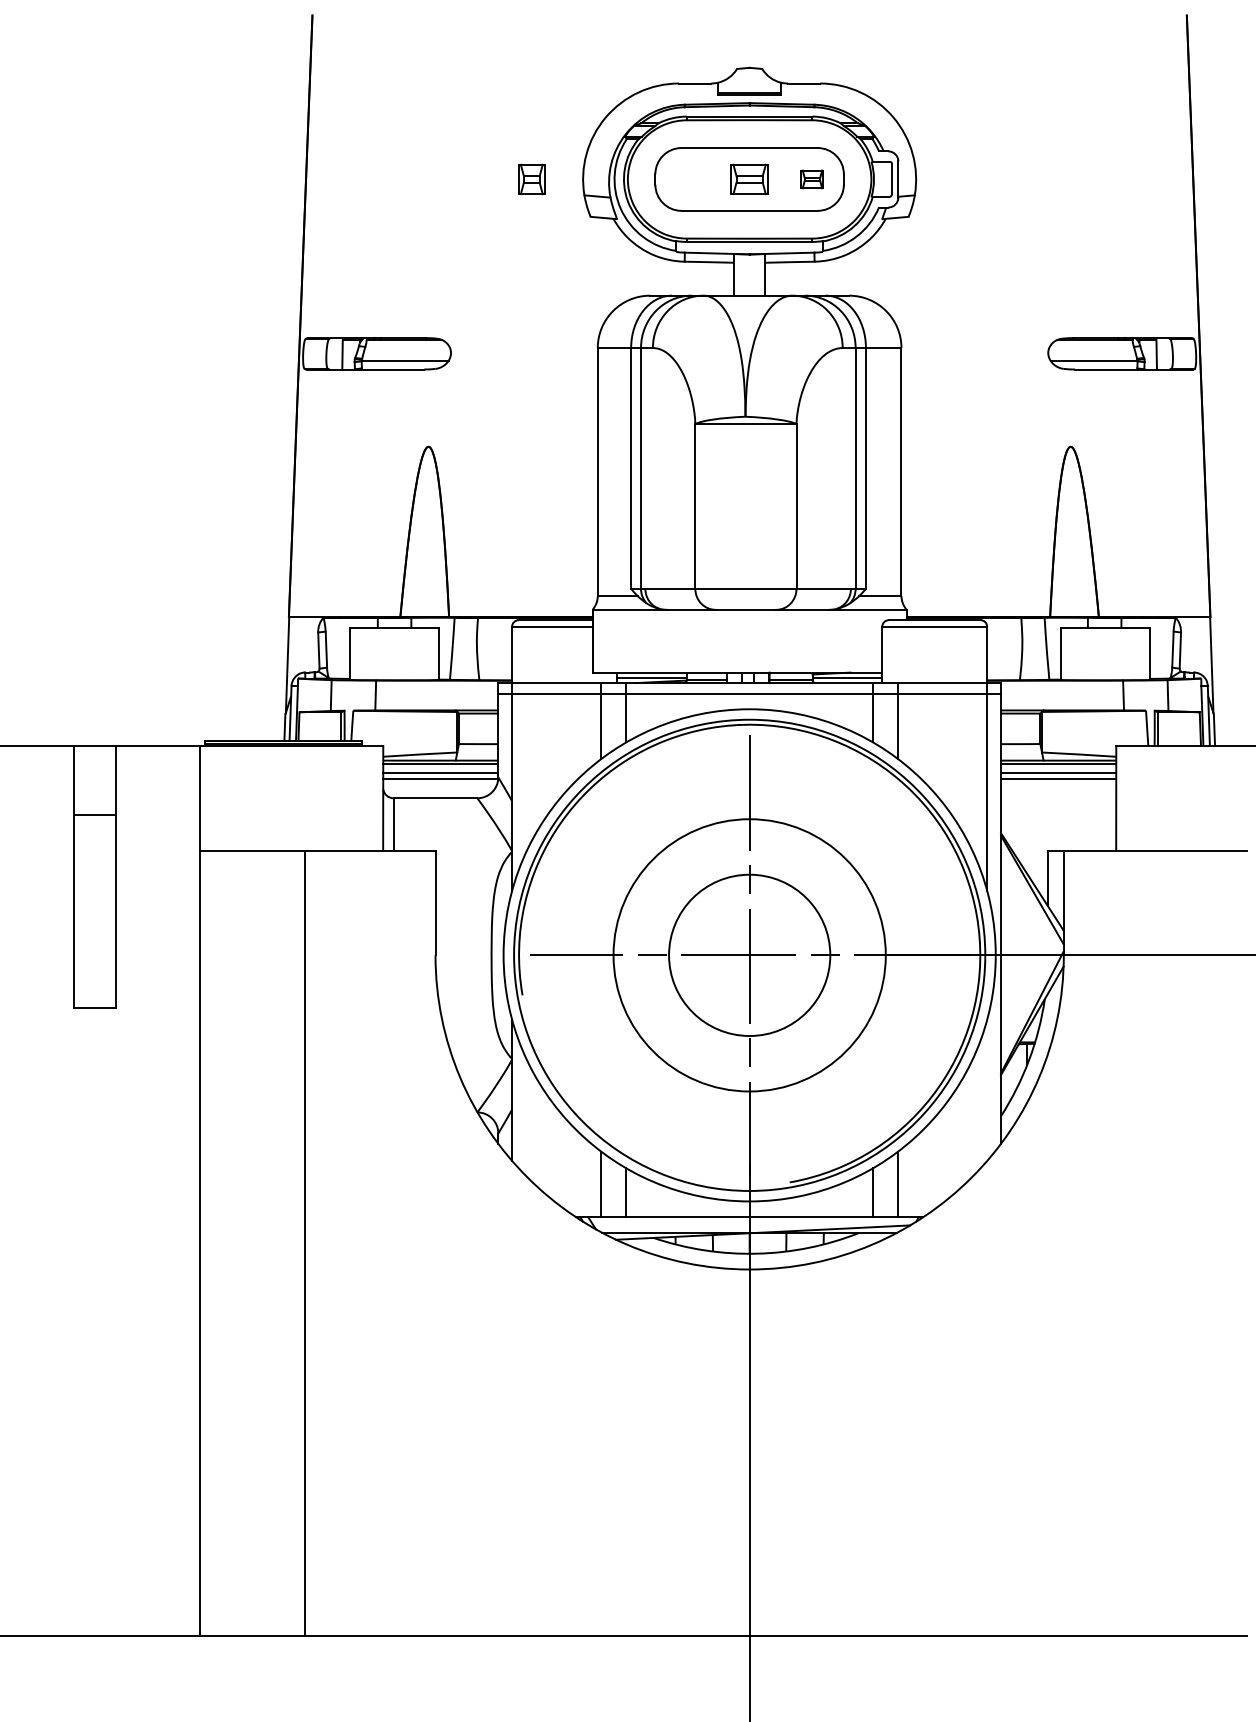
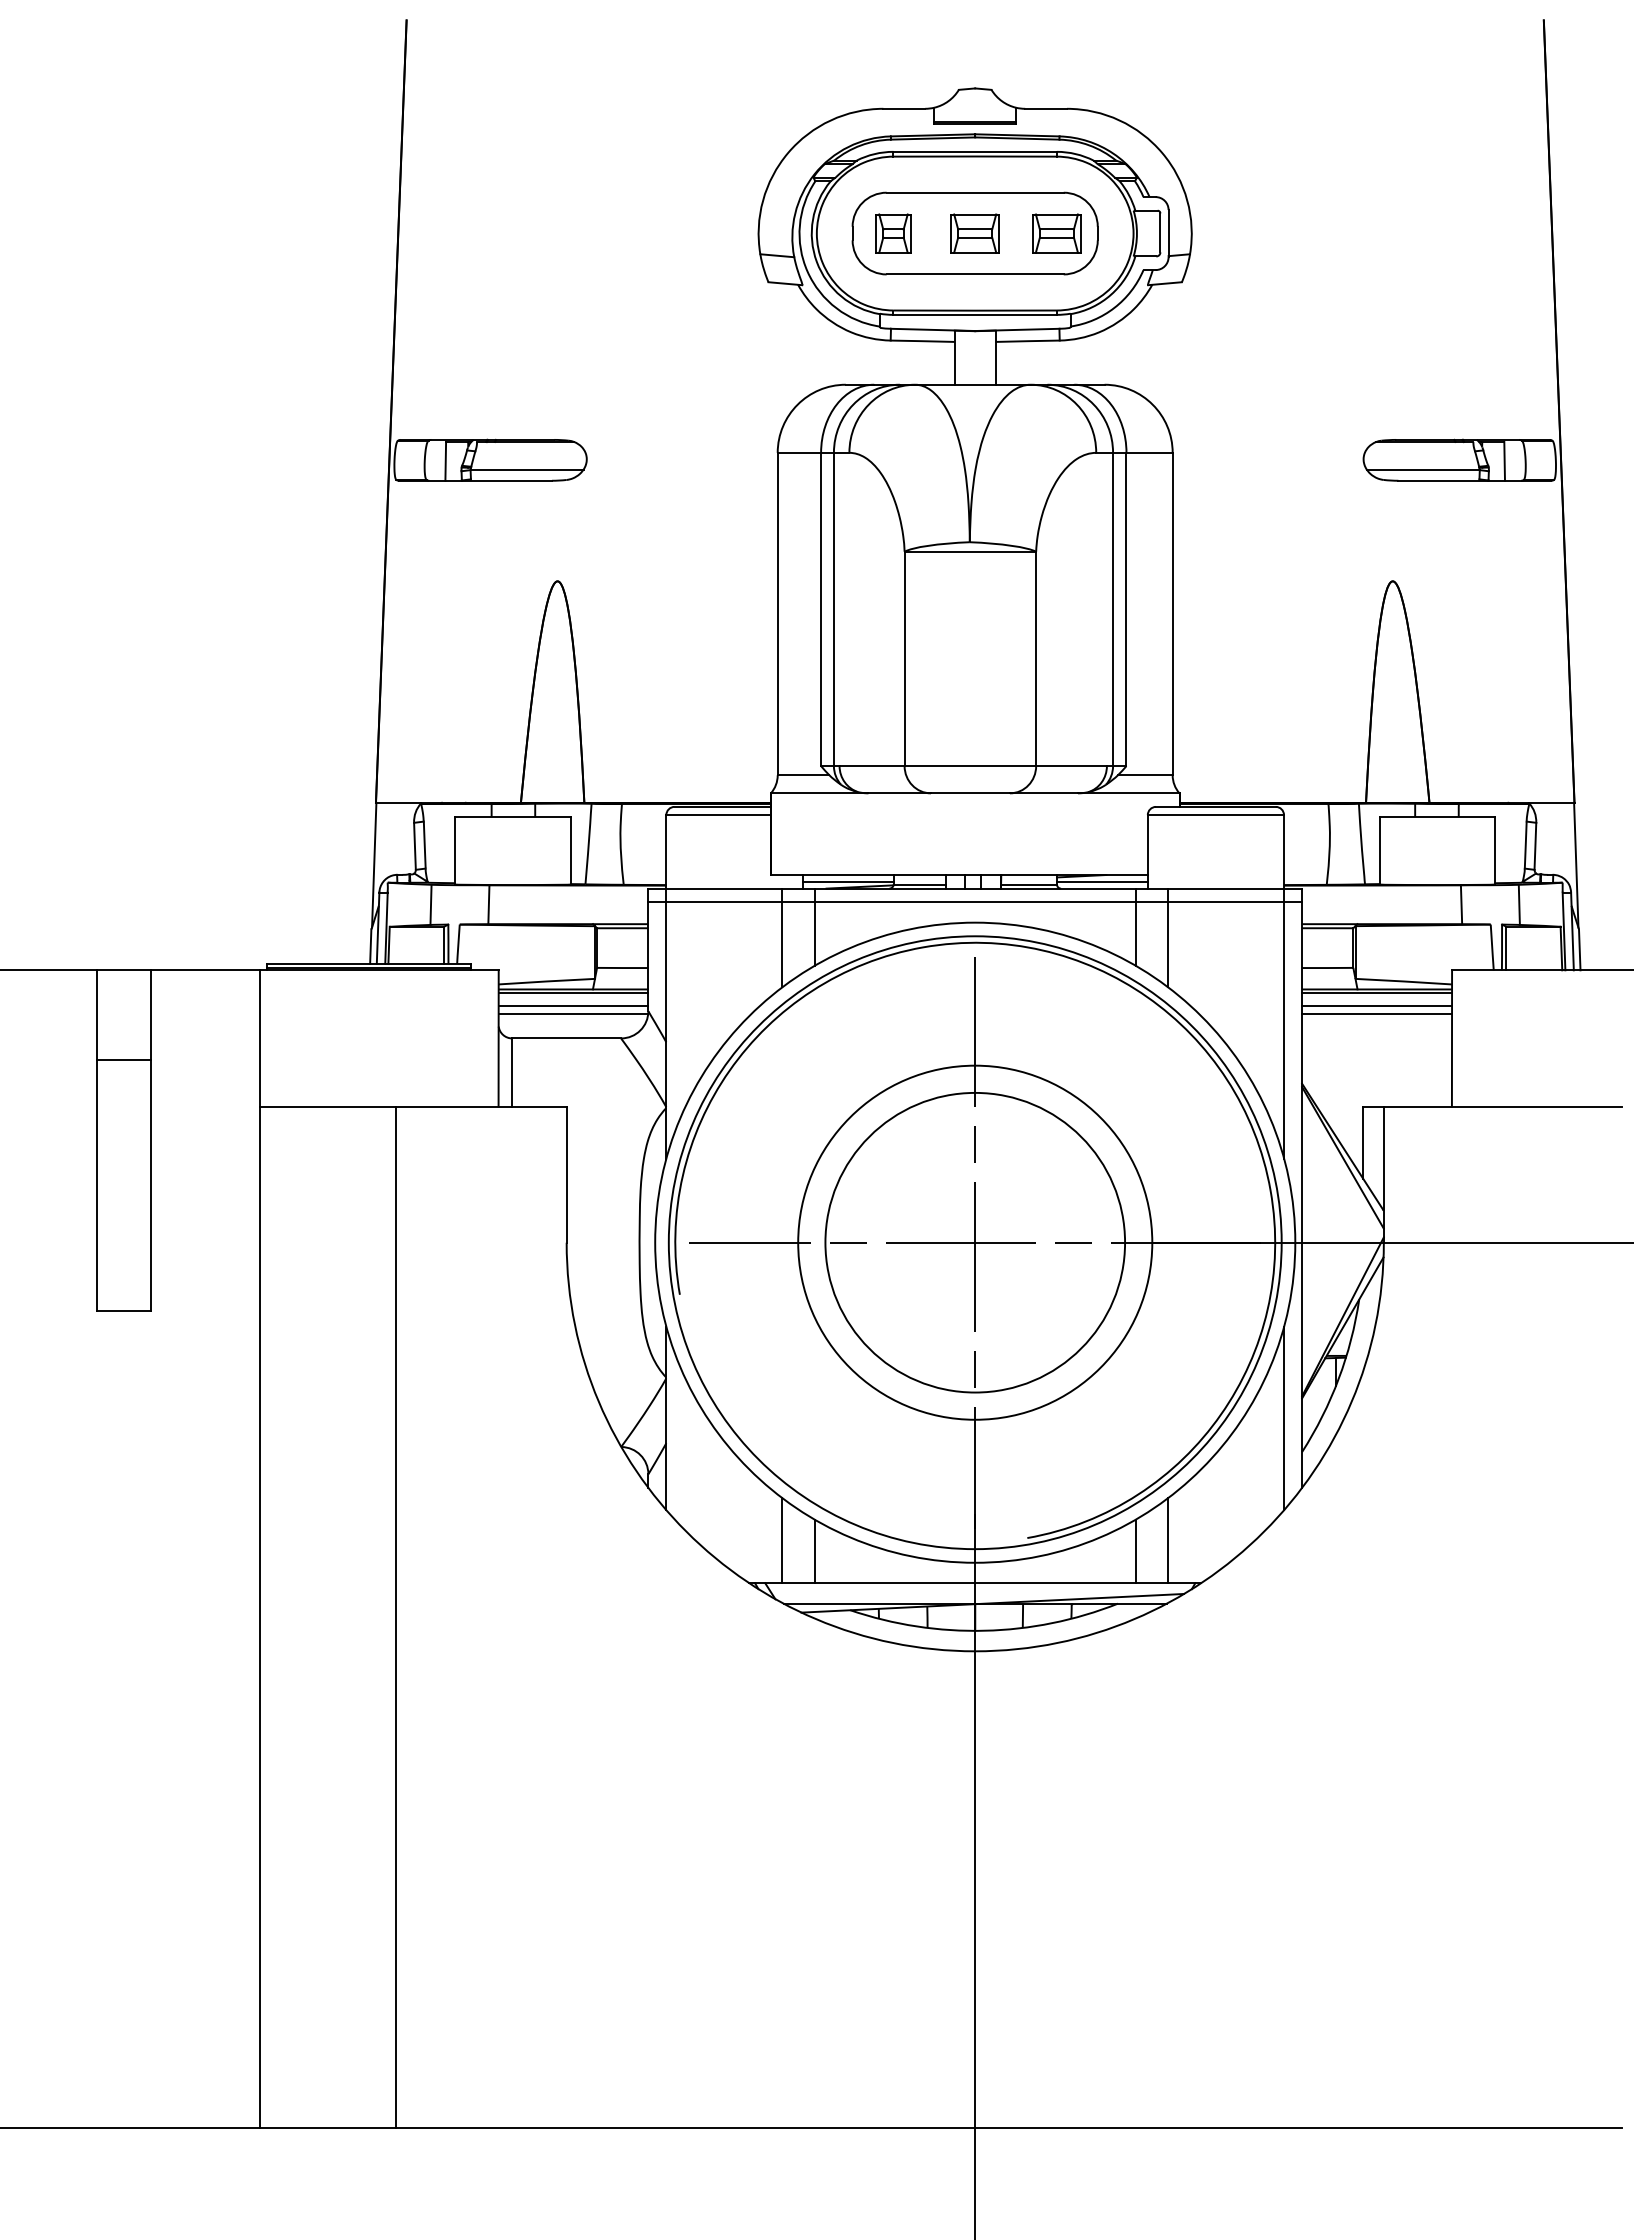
part: (531, 179) -> (893, 233), moved
part: (812, 179) -> (1056, 233), size x1.67
circle: (749, 955) -> (975, 1242), size x1.43
line: (987, 1090) -> (1284, 1418), added

